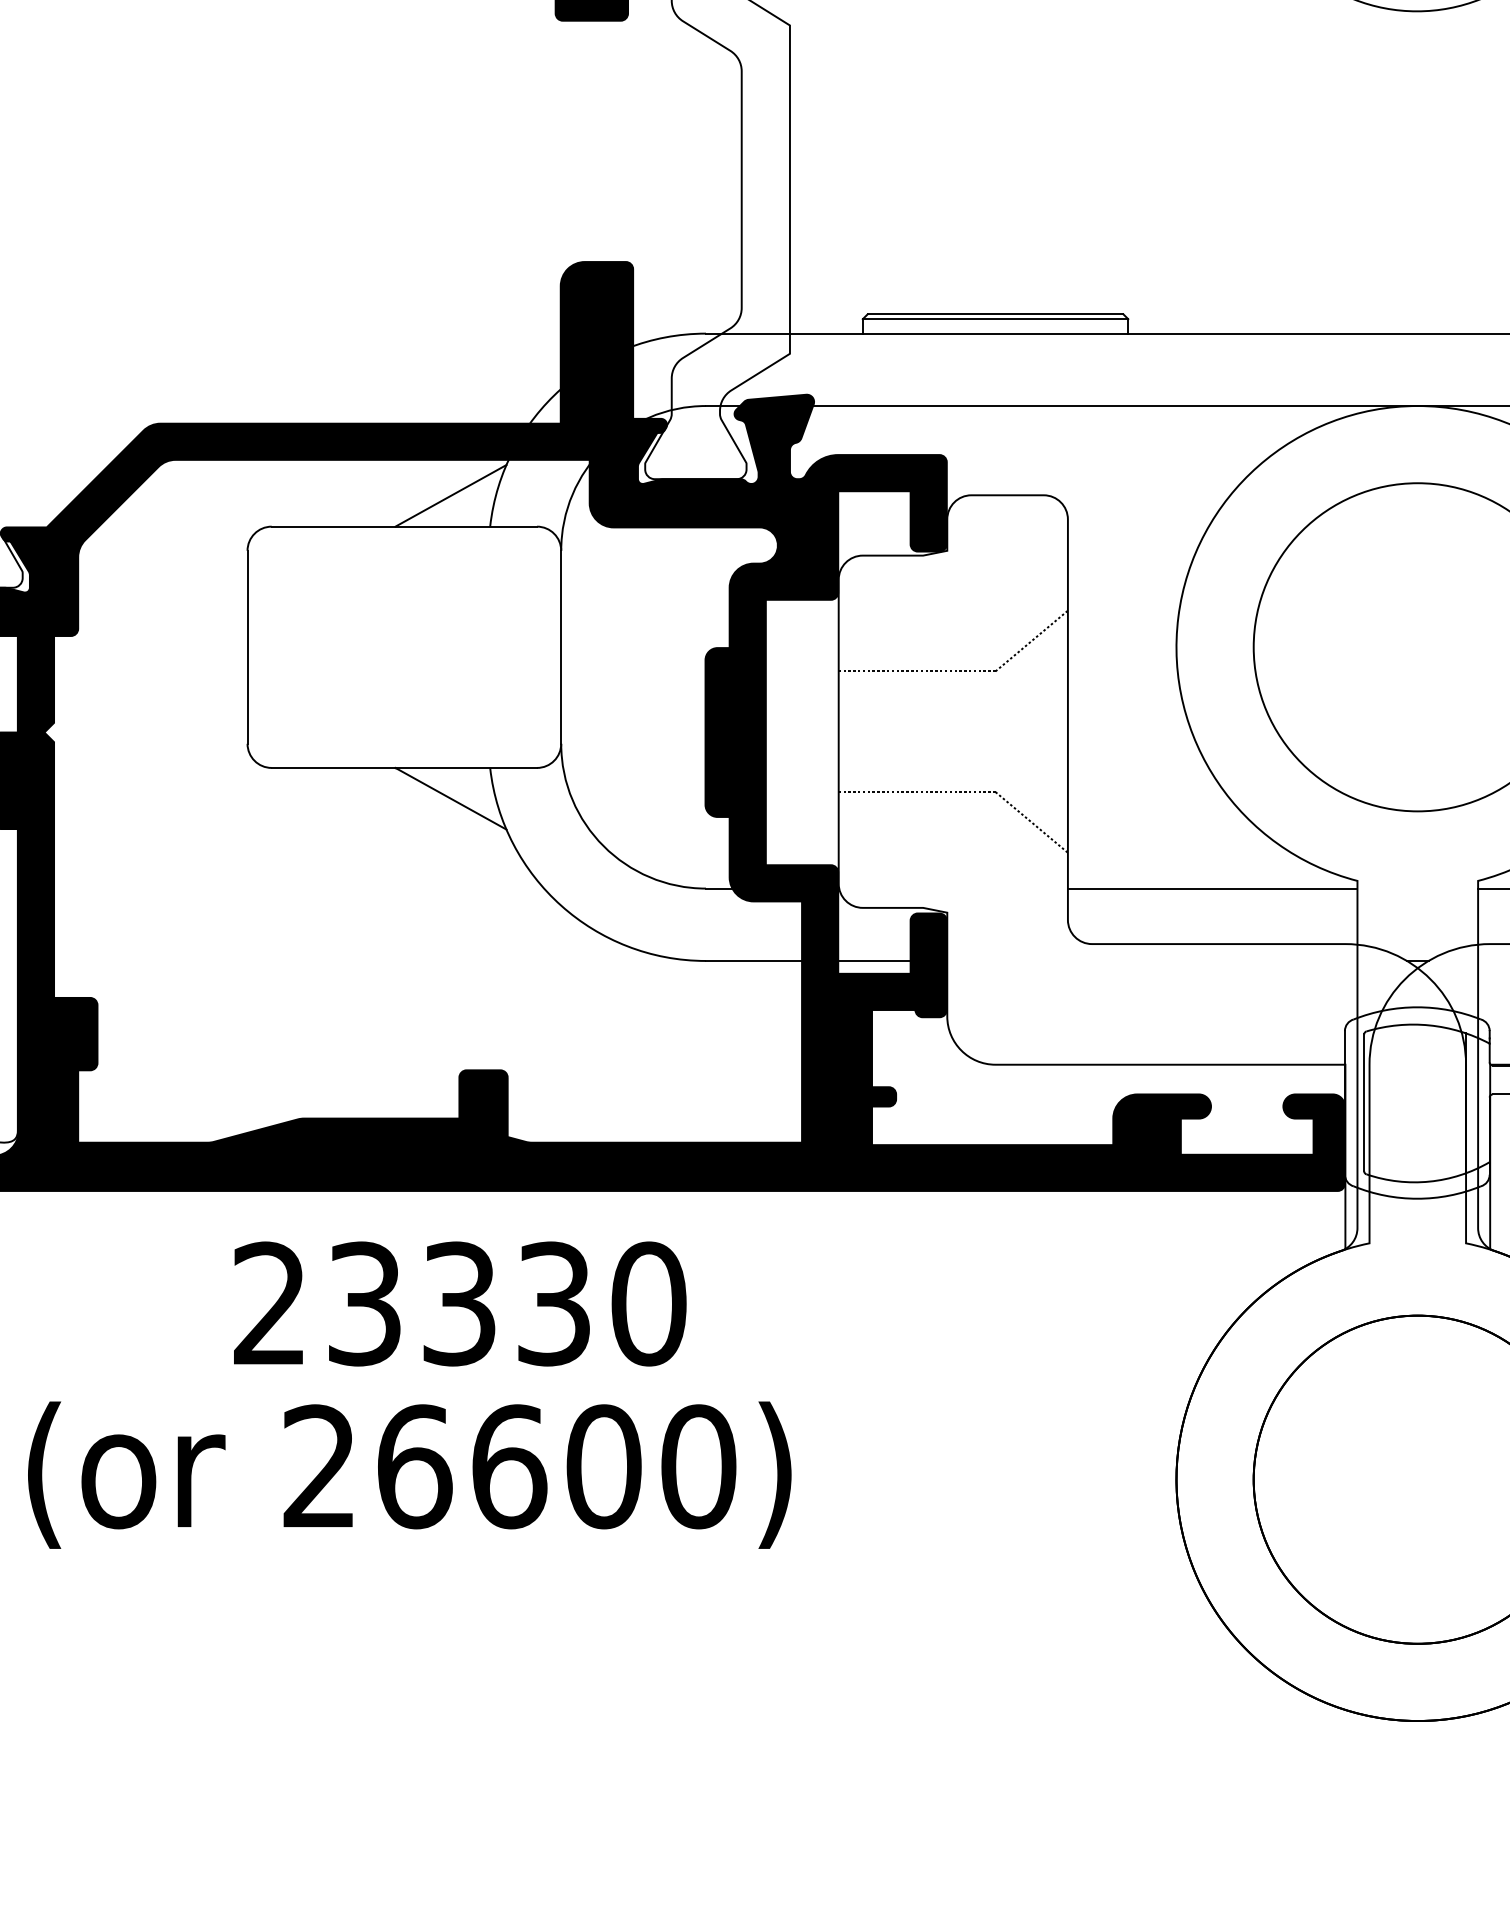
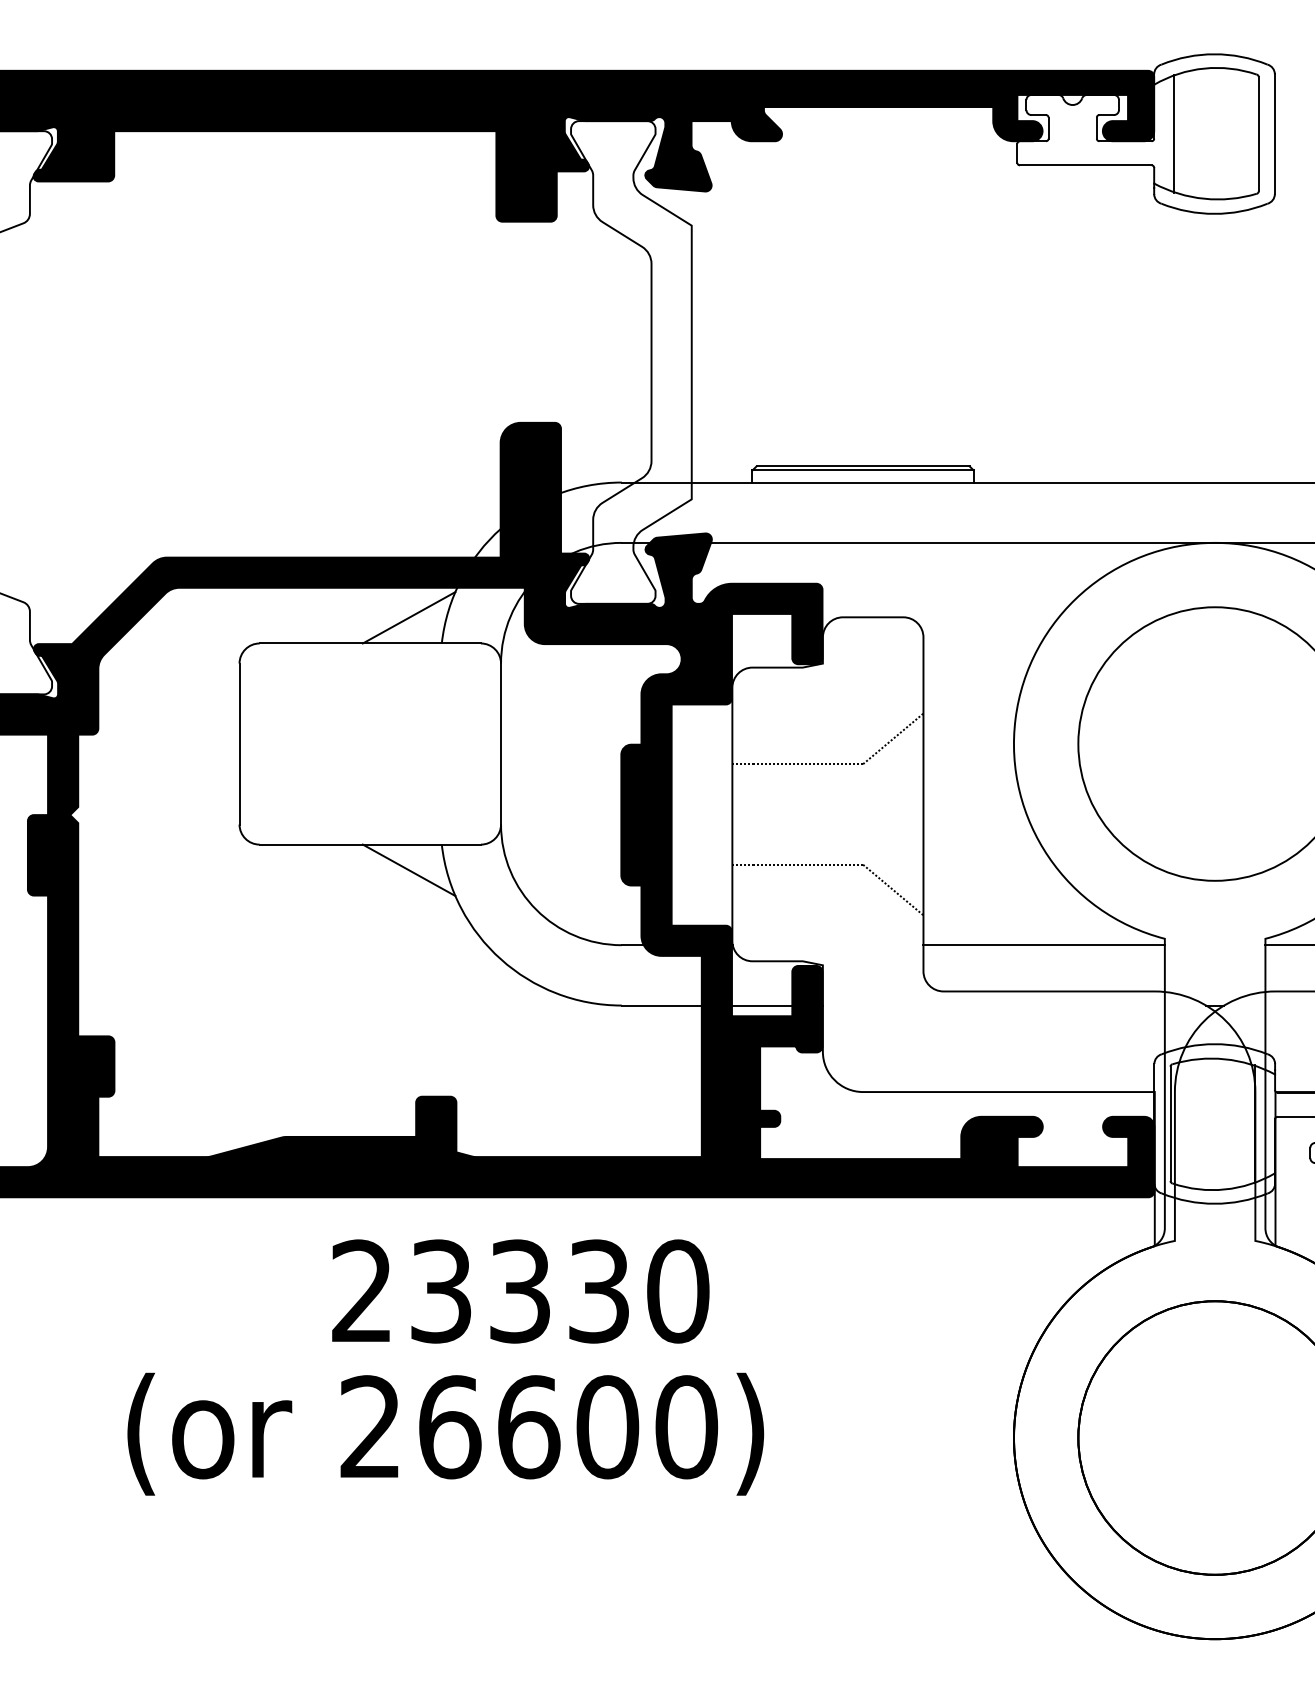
text: (459, 1303) -> (520, 1291), moved
text: (409, 1474) -> (445, 1433), moved

